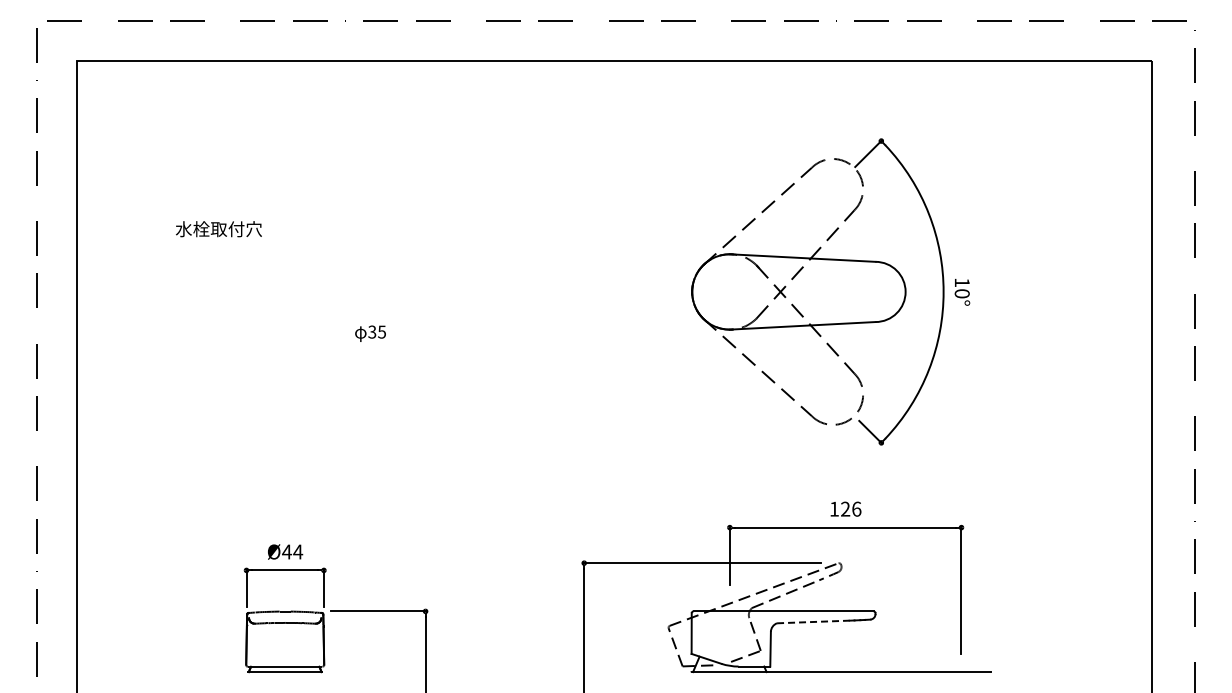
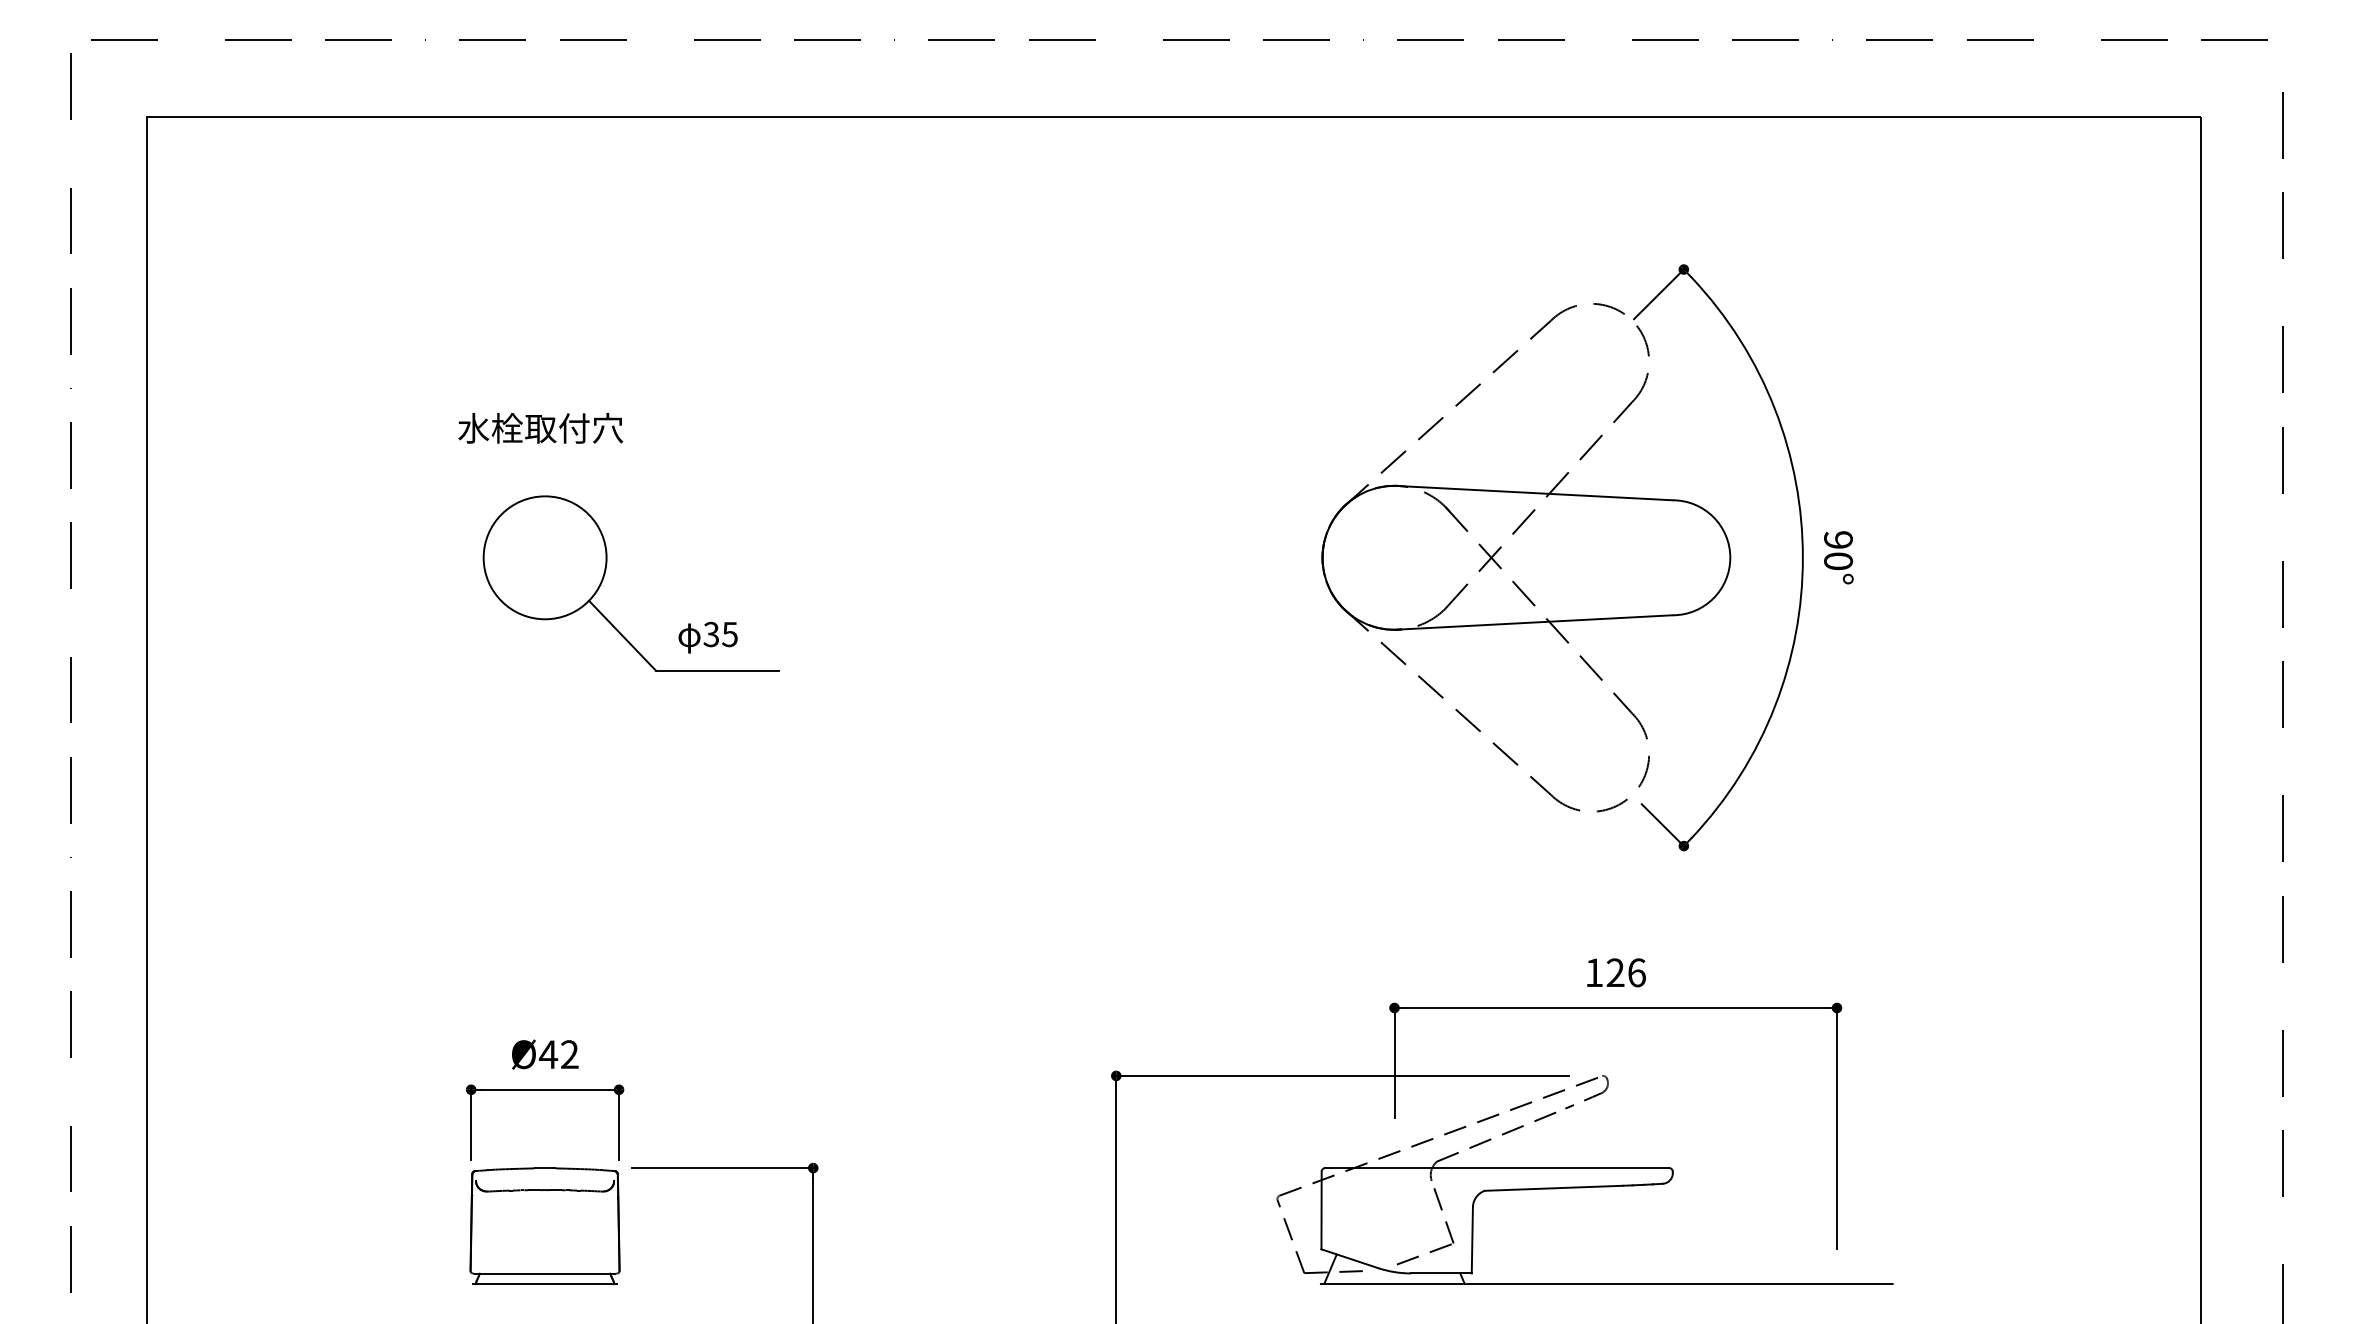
text: (218, 229) -> (539, 428), moved
text: (961, 282) -> (1837, 539), 10° -> 90°
part: (317, 300) -> (606, 574), added
text: (298, 551) -> (570, 1053), Ø44 -> Ø42
line: (813, 621) -> (1554, 1187), dashed -> solid

